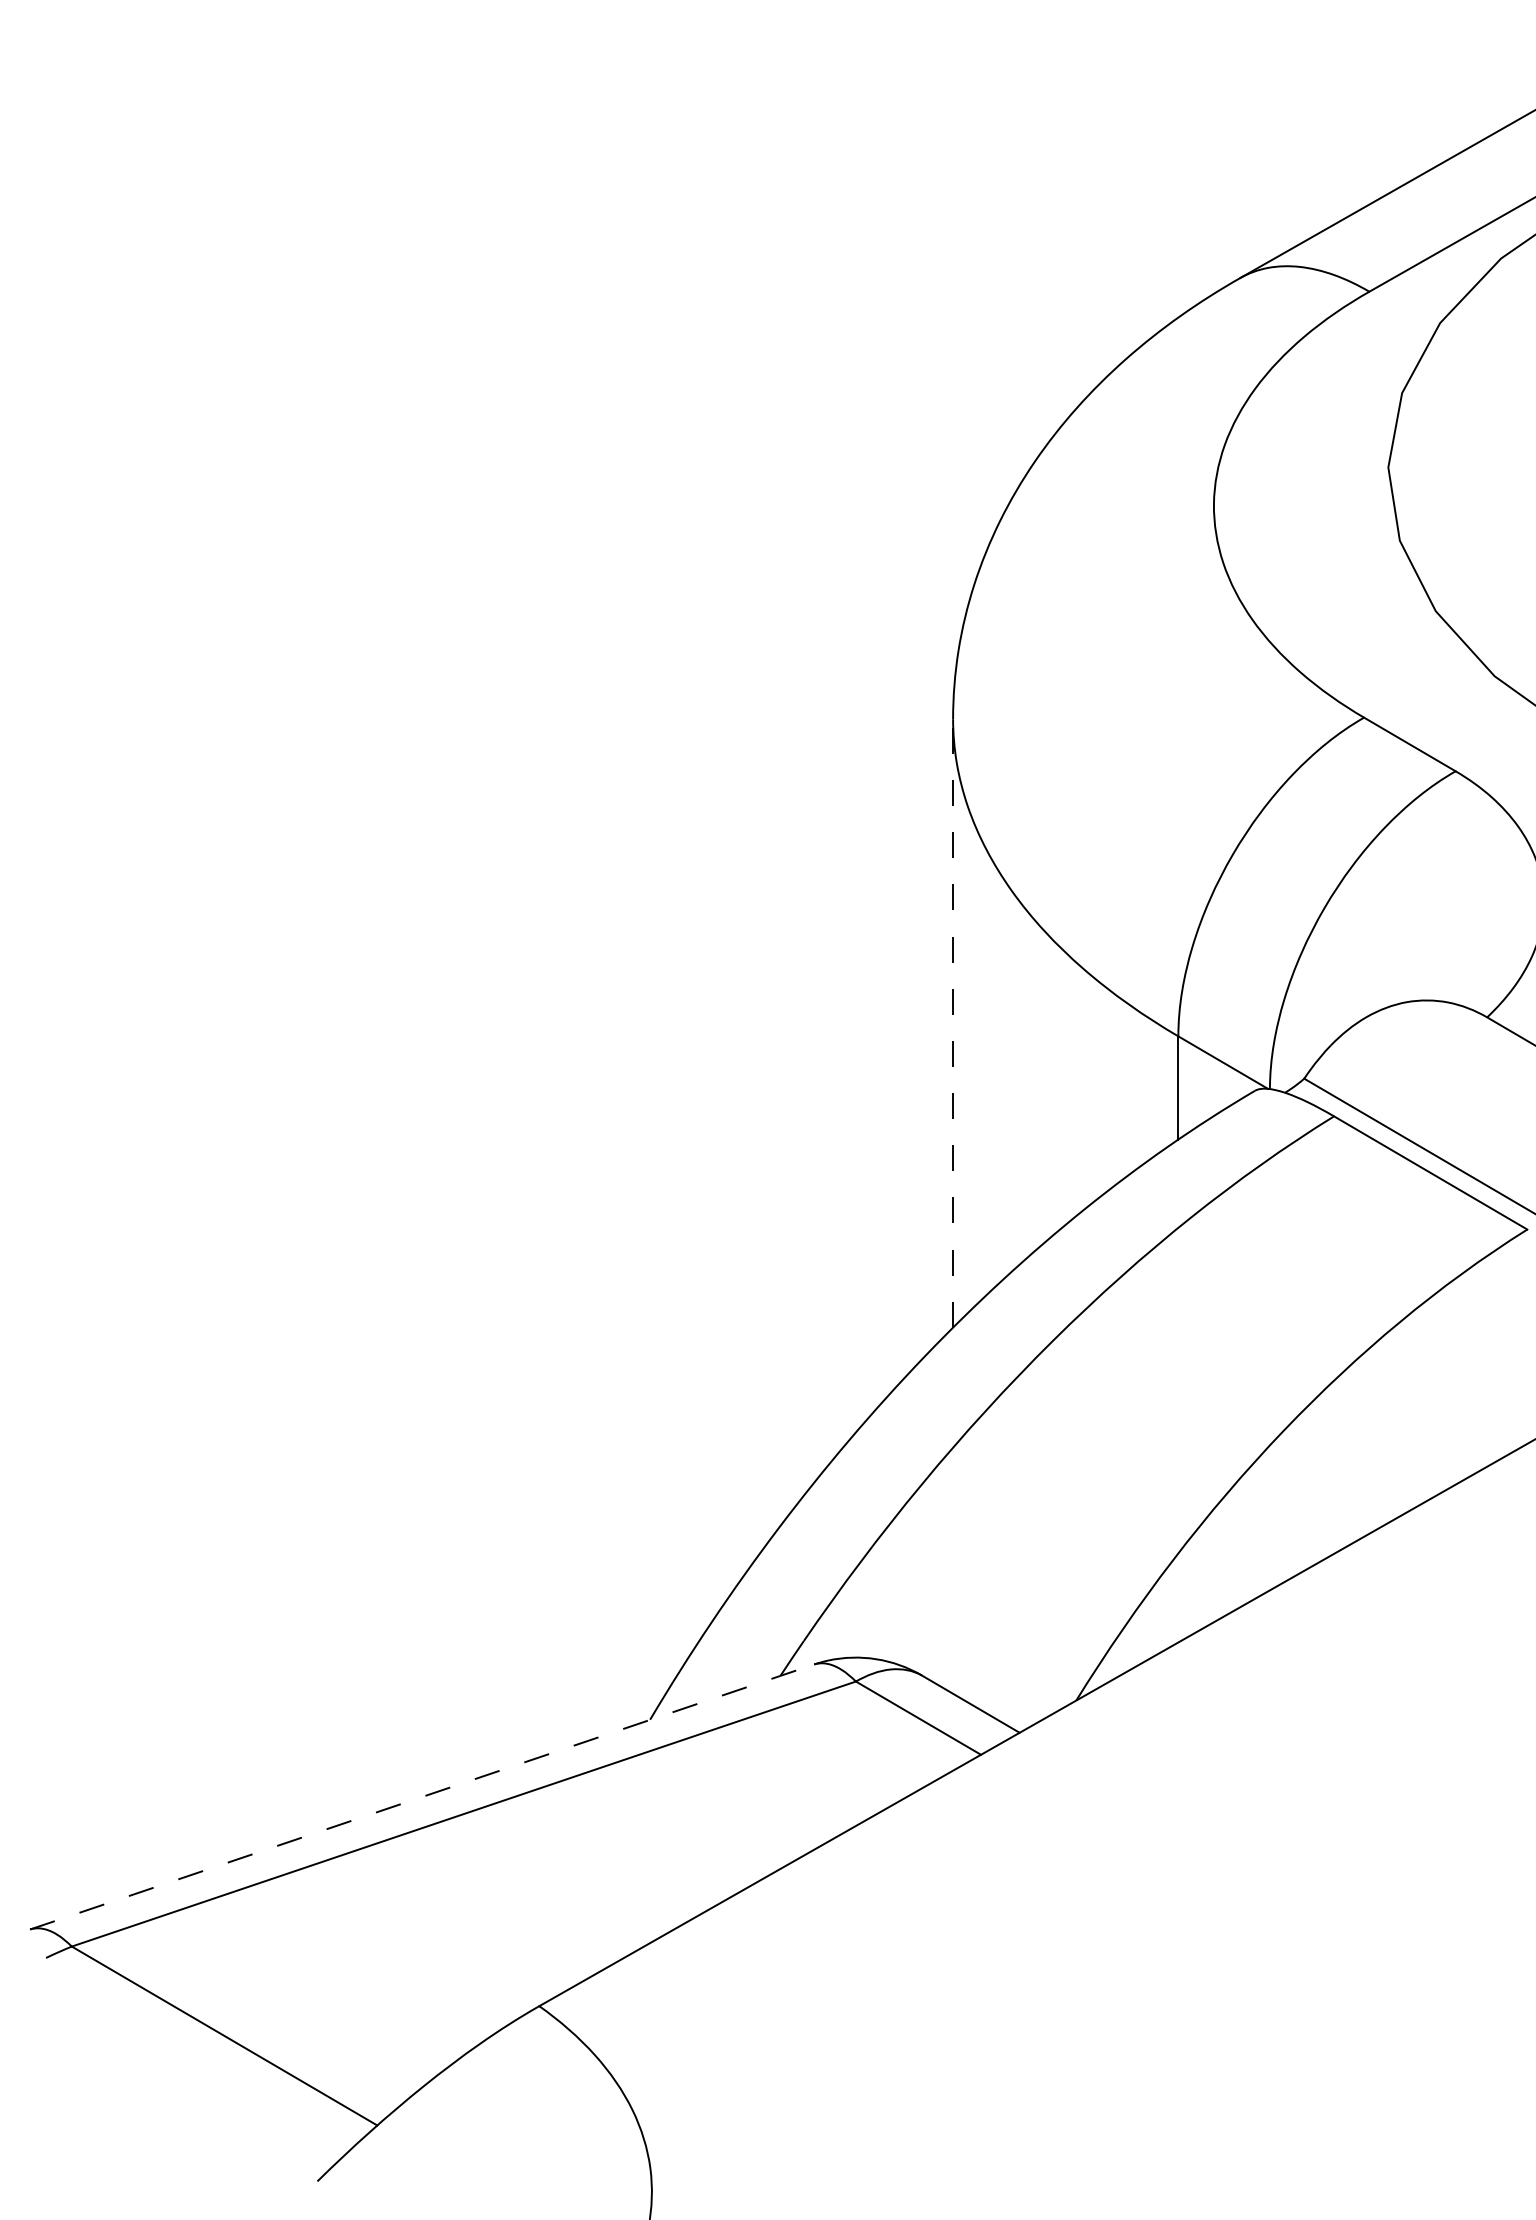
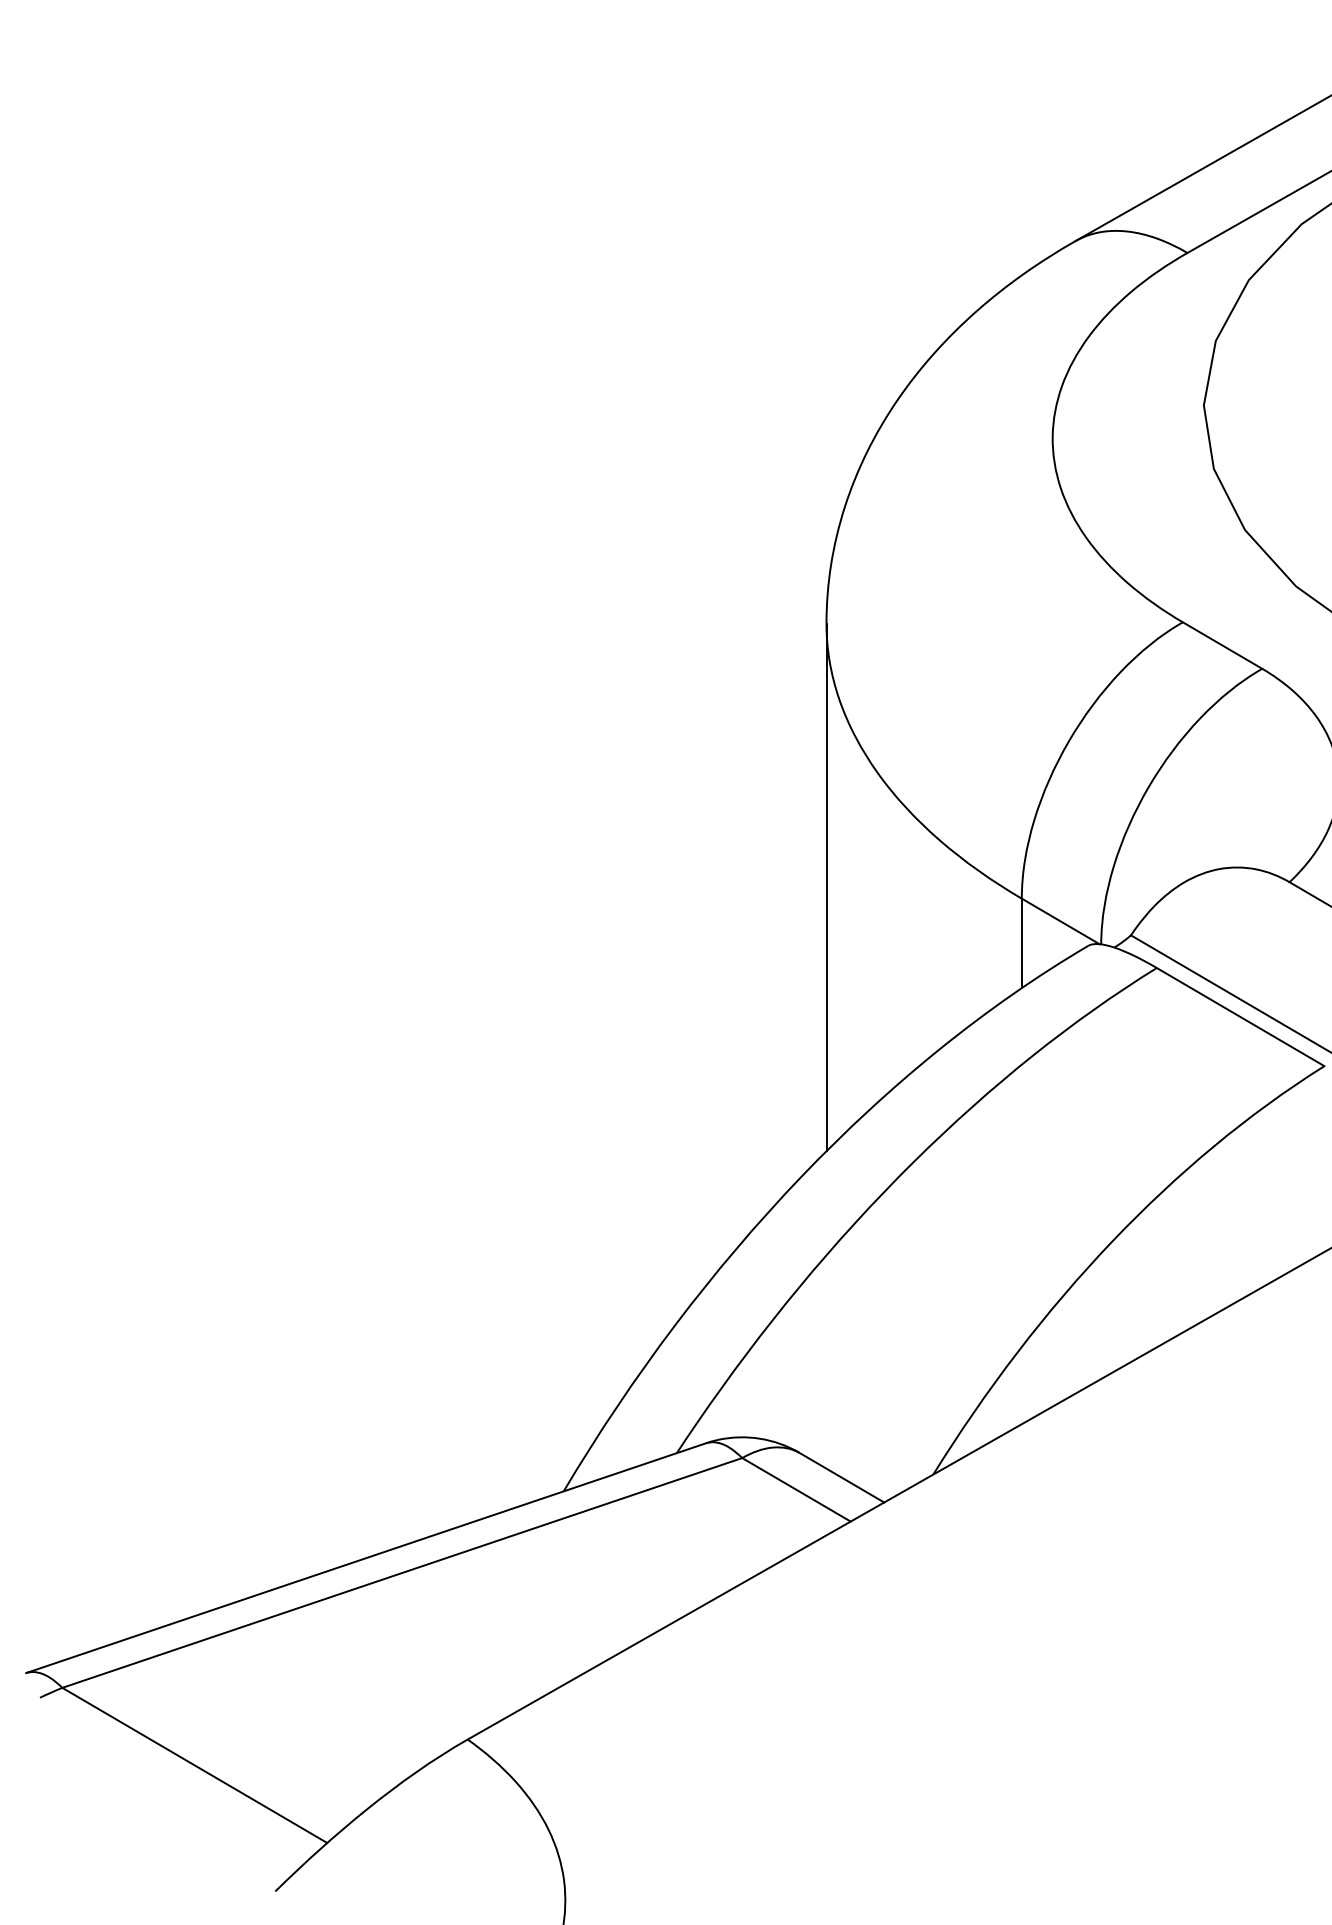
line: (953, 1023) -> (826, 887), dashed -> solid
line: (422, 1797) -> (366, 1558), dashed -> solid

